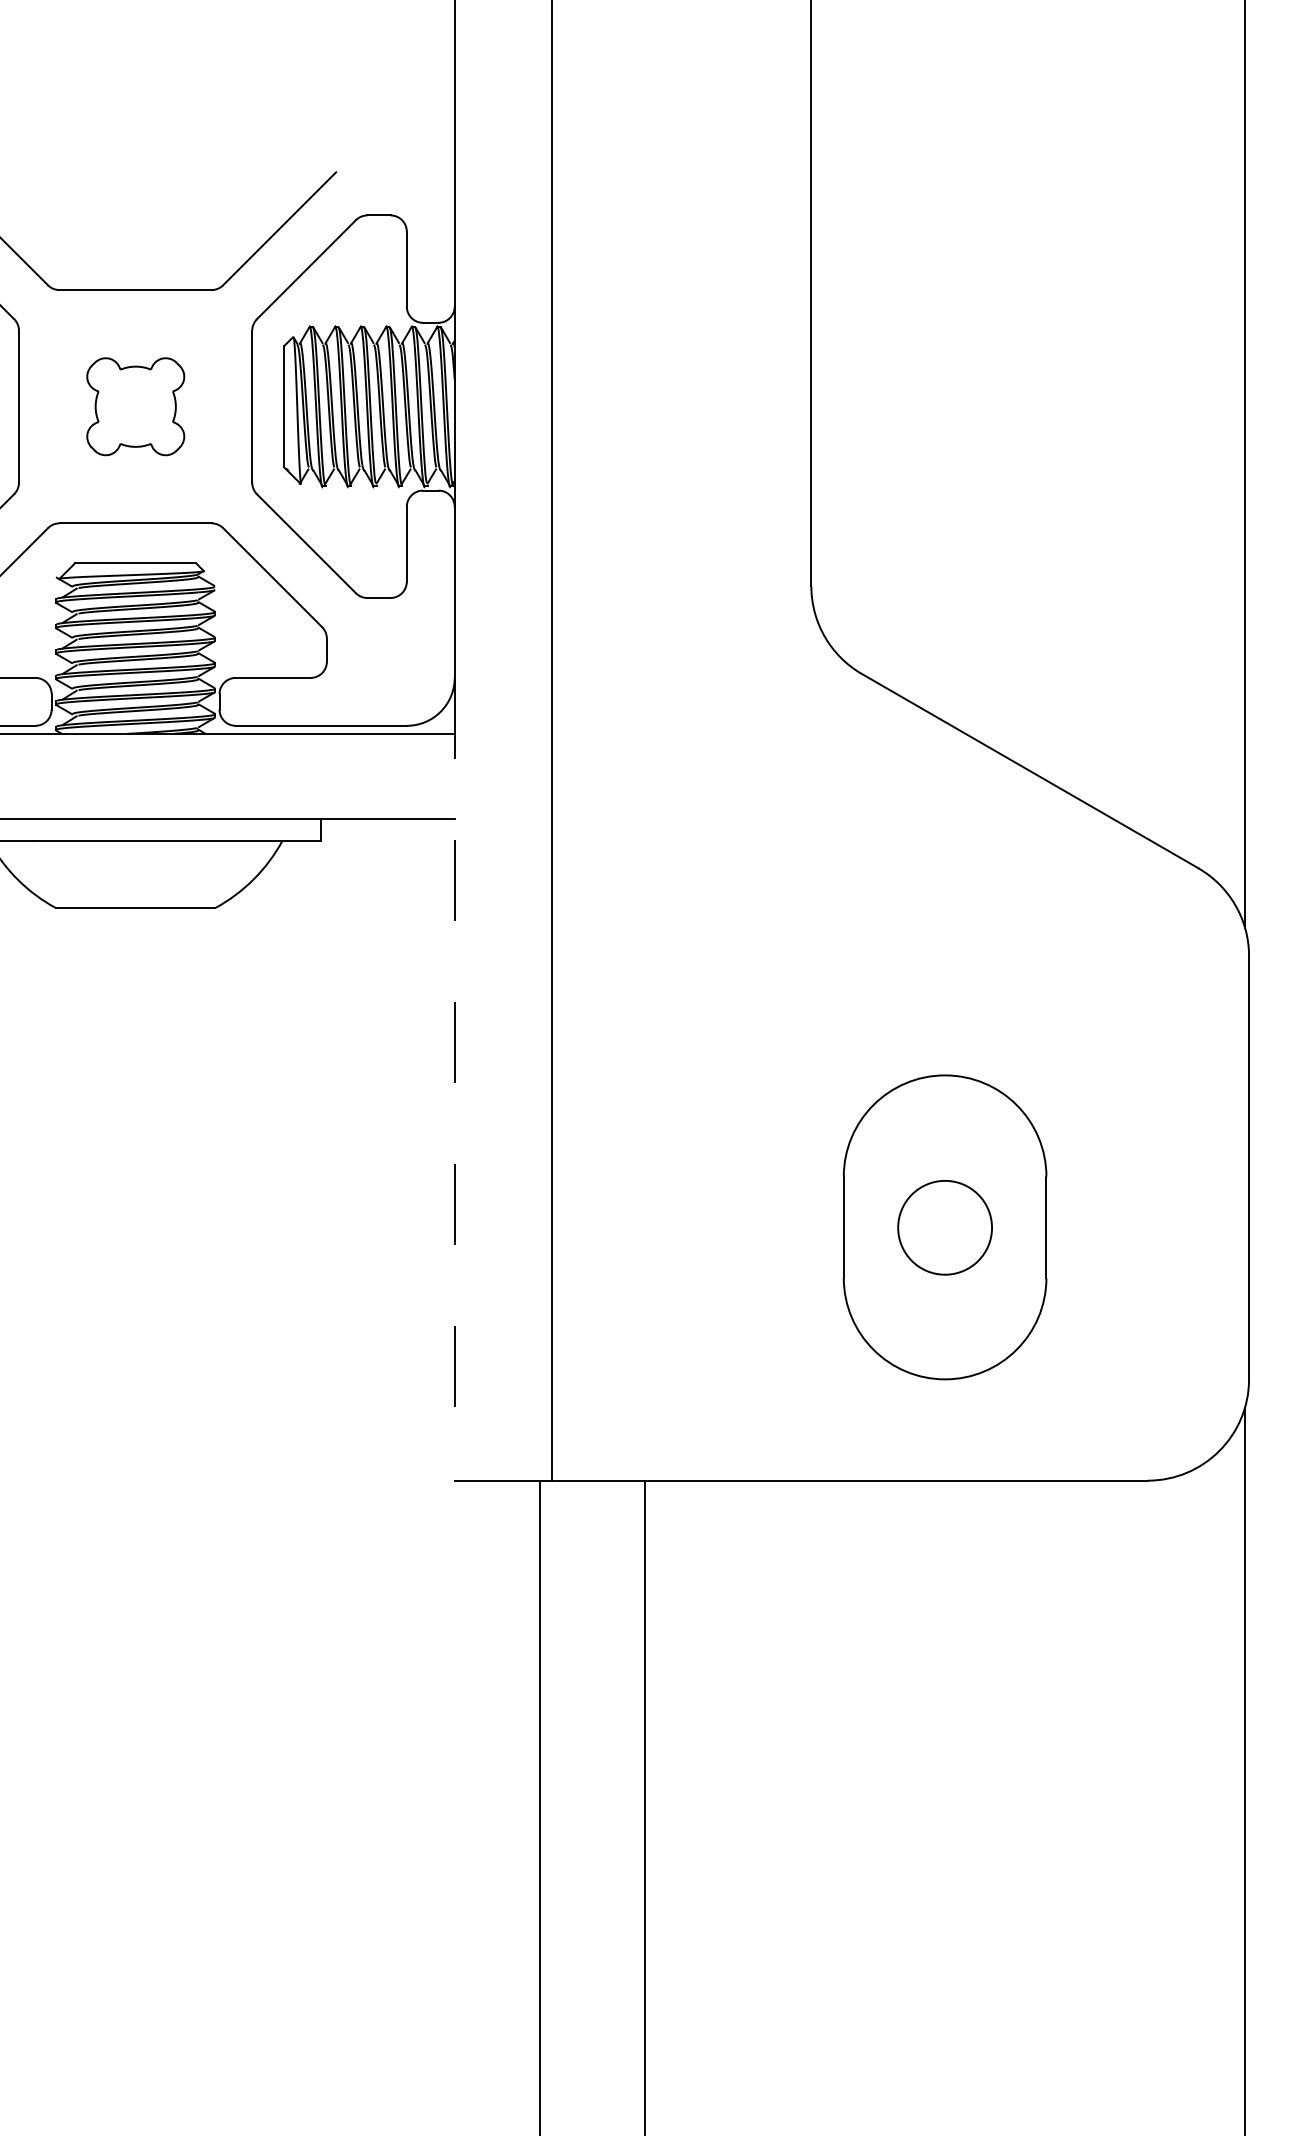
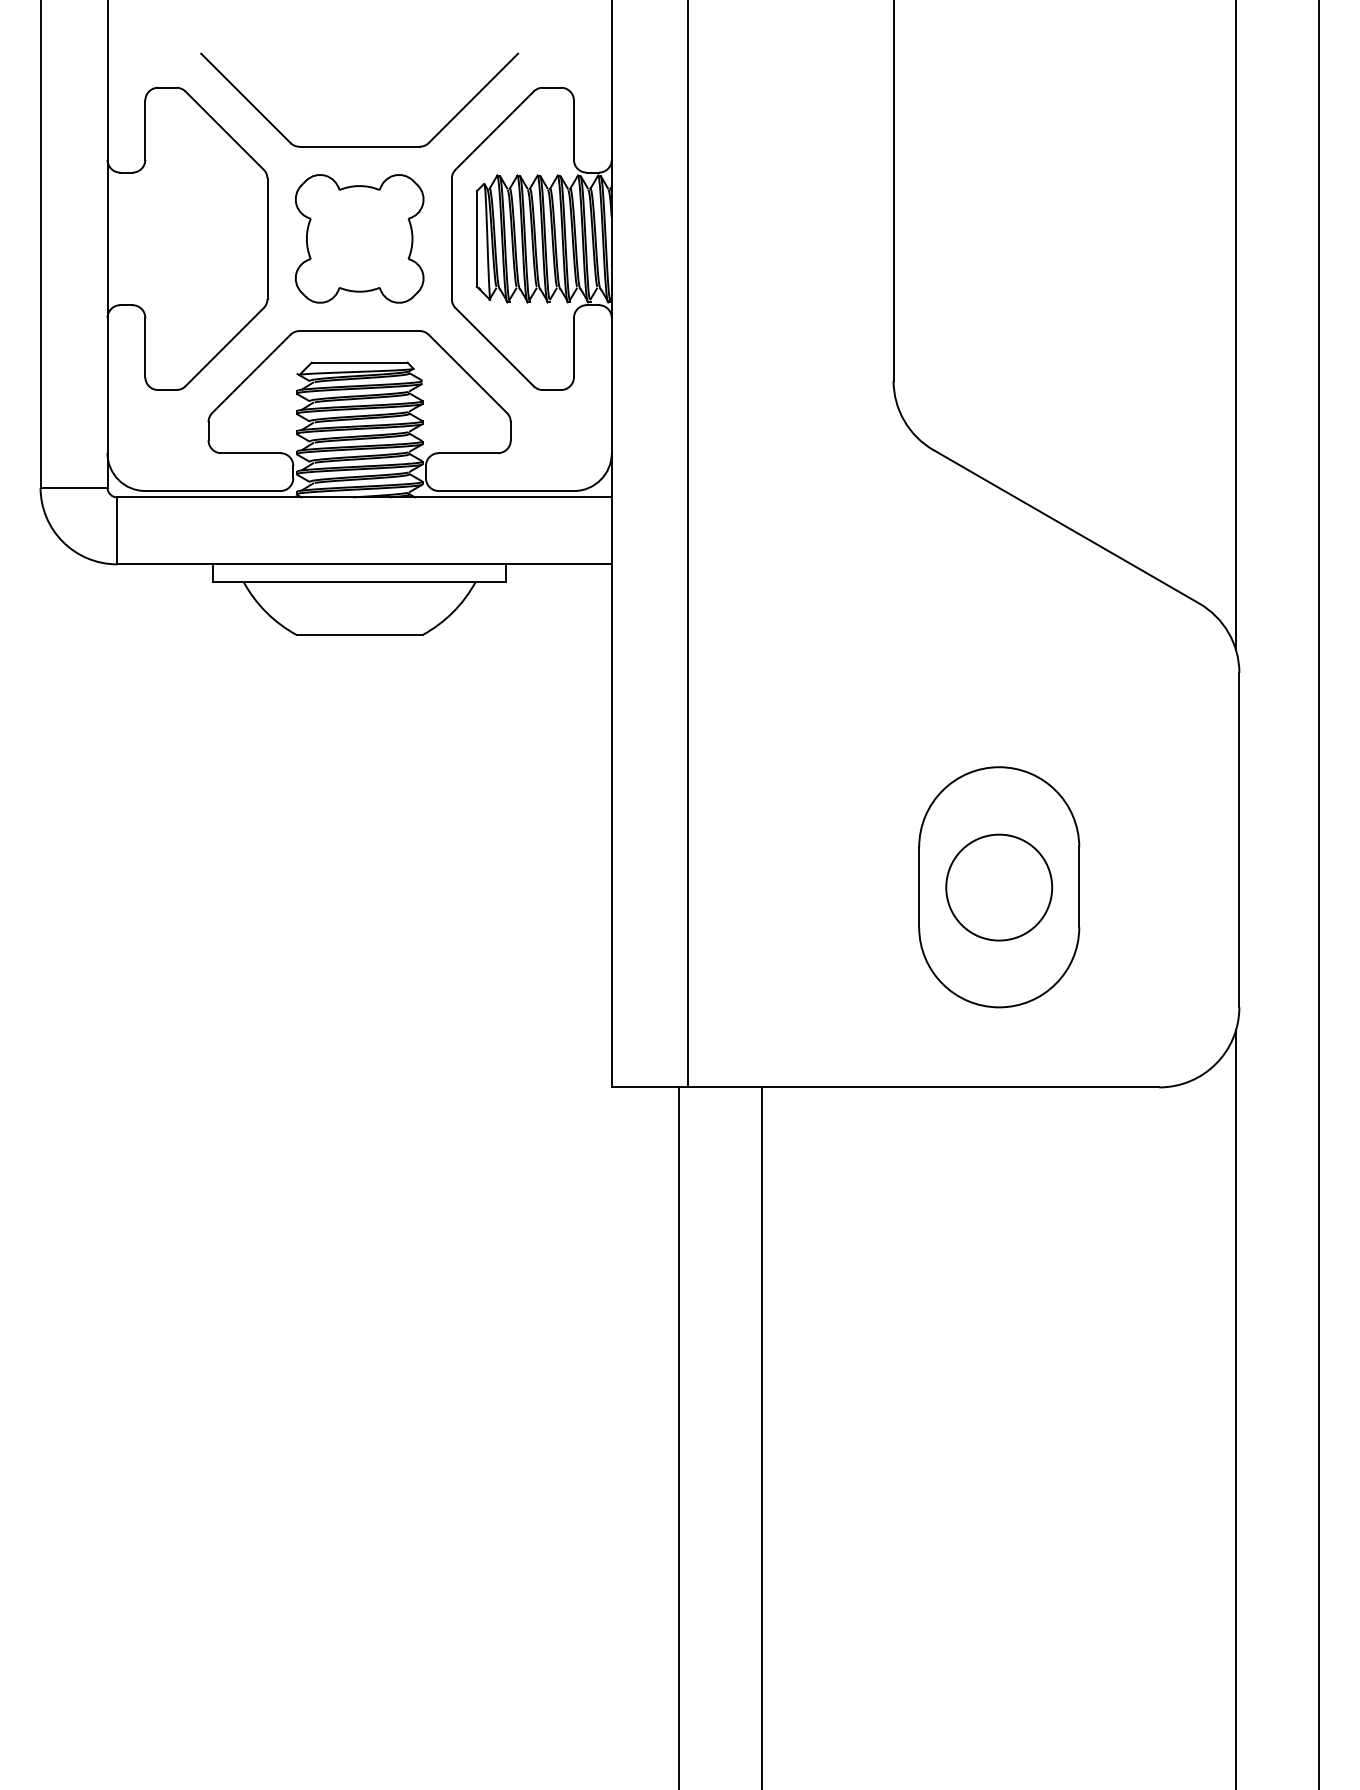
part: (135, 406) -> (359, 238), size x1.67
line: (454, 1079) -> (611, 770), dashed -> solid
circle: (945, 1227) -> (999, 887), size x1.43

